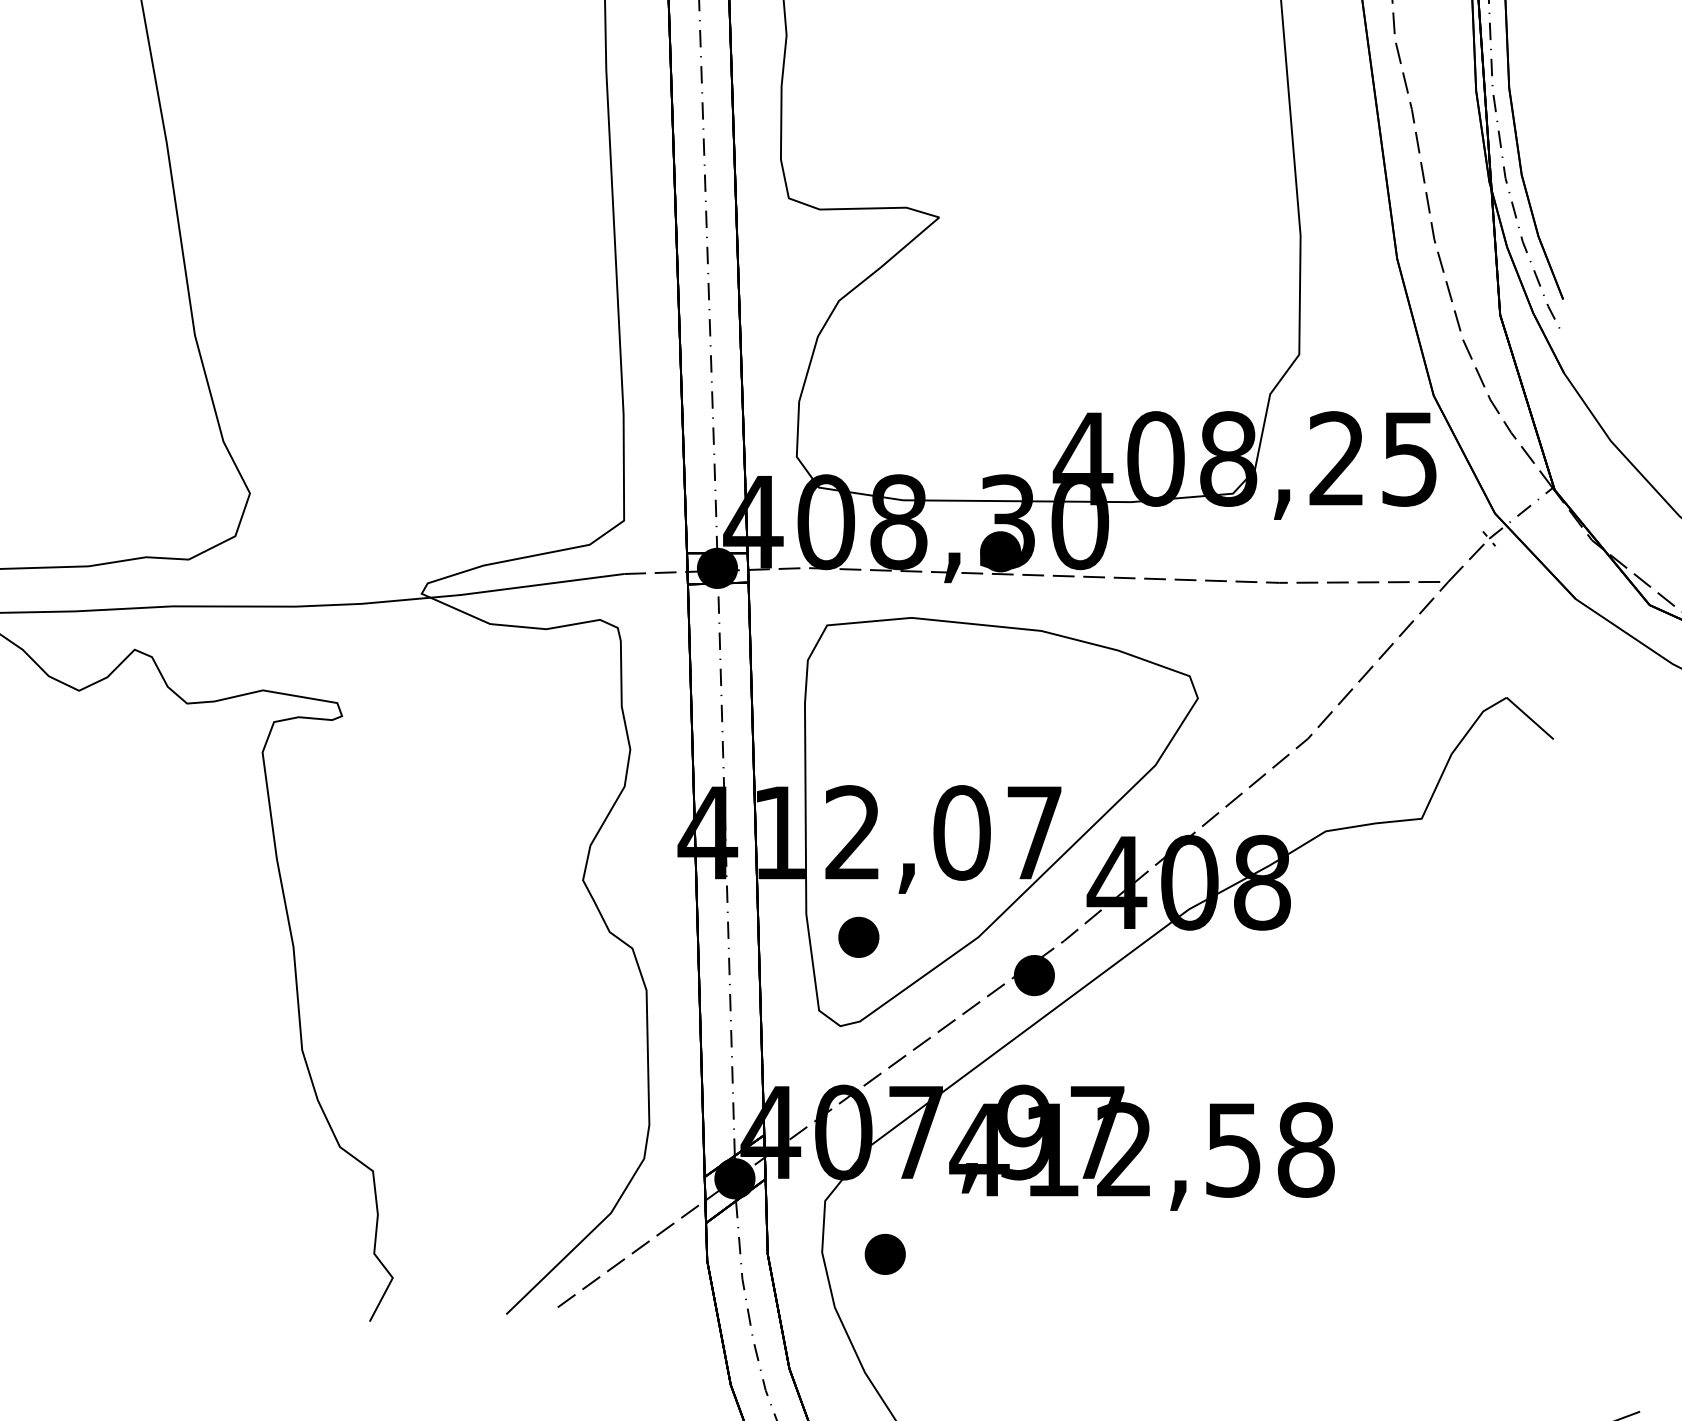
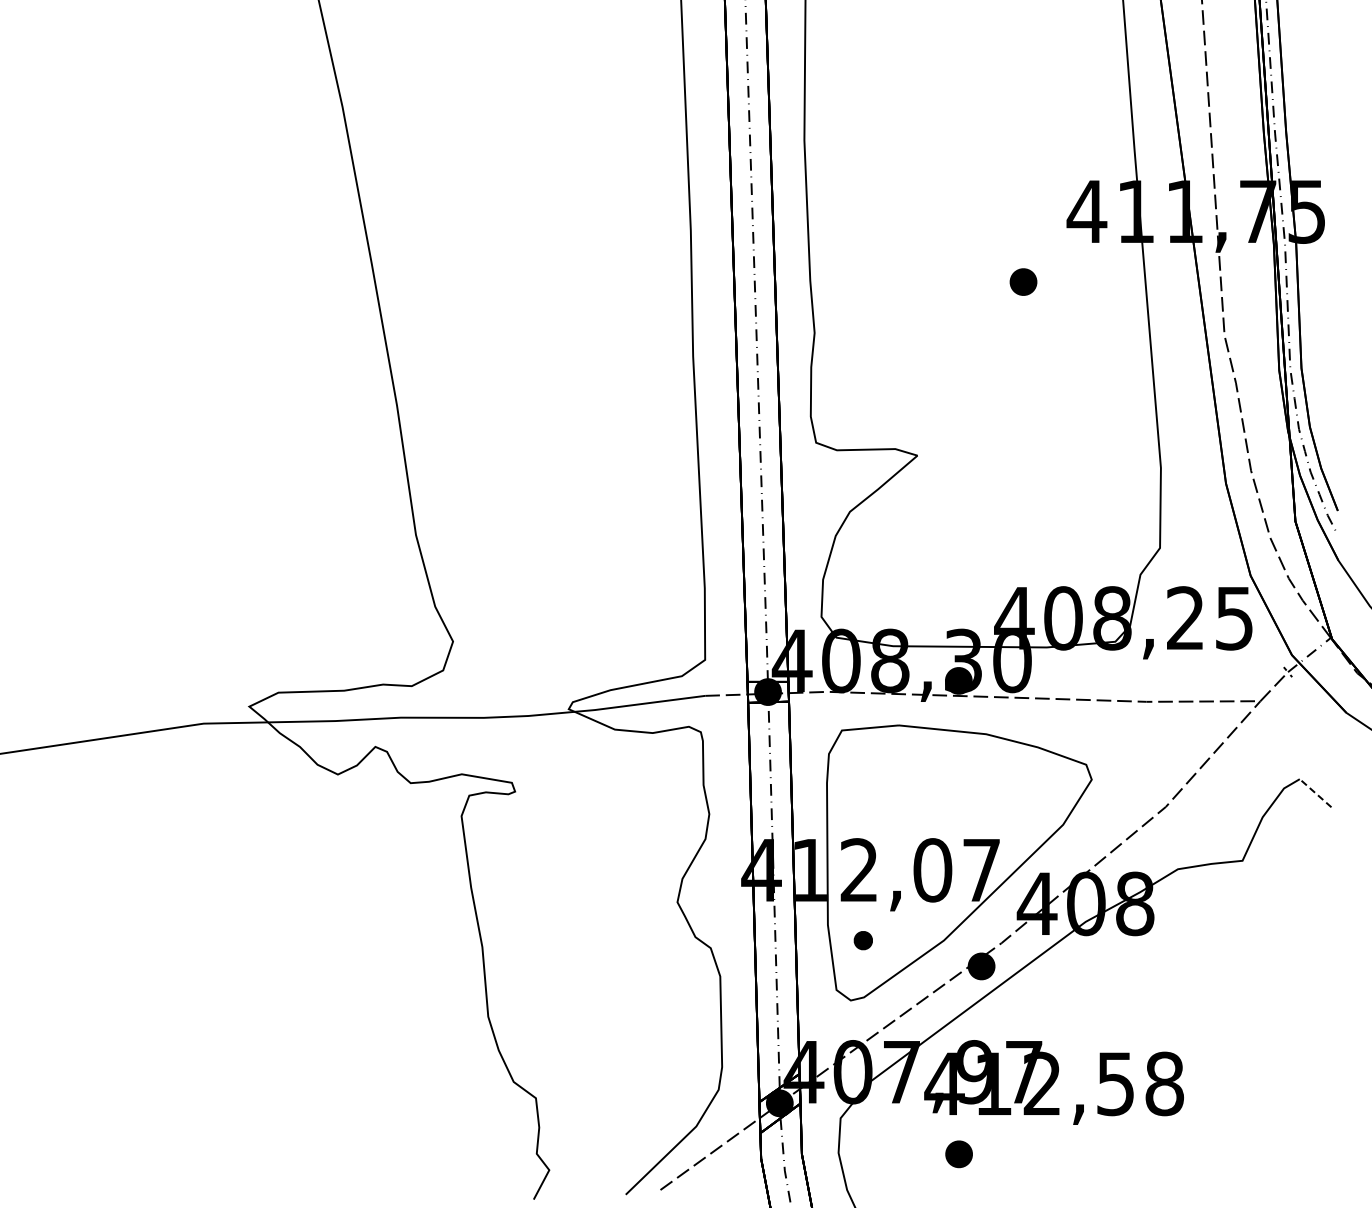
line: (1529, 717) -> (1315, 792), solid -> dashed
part: (859, 937) -> (863, 940), size x0.7
part: (884, 1254) -> (958, 1154), moved

